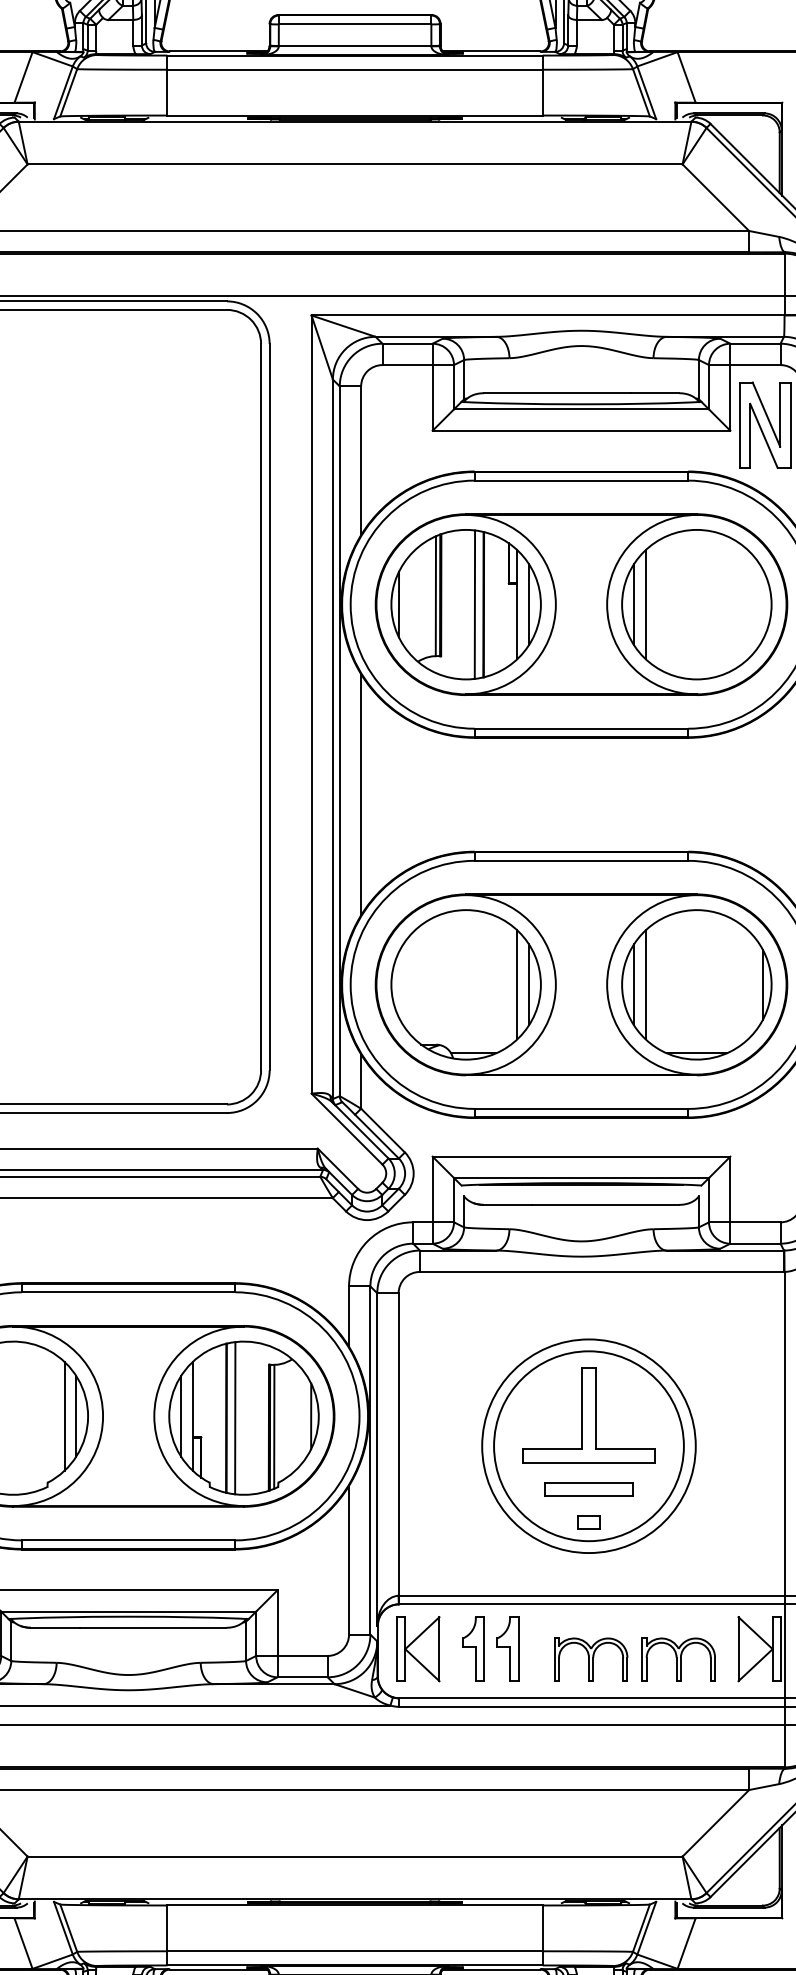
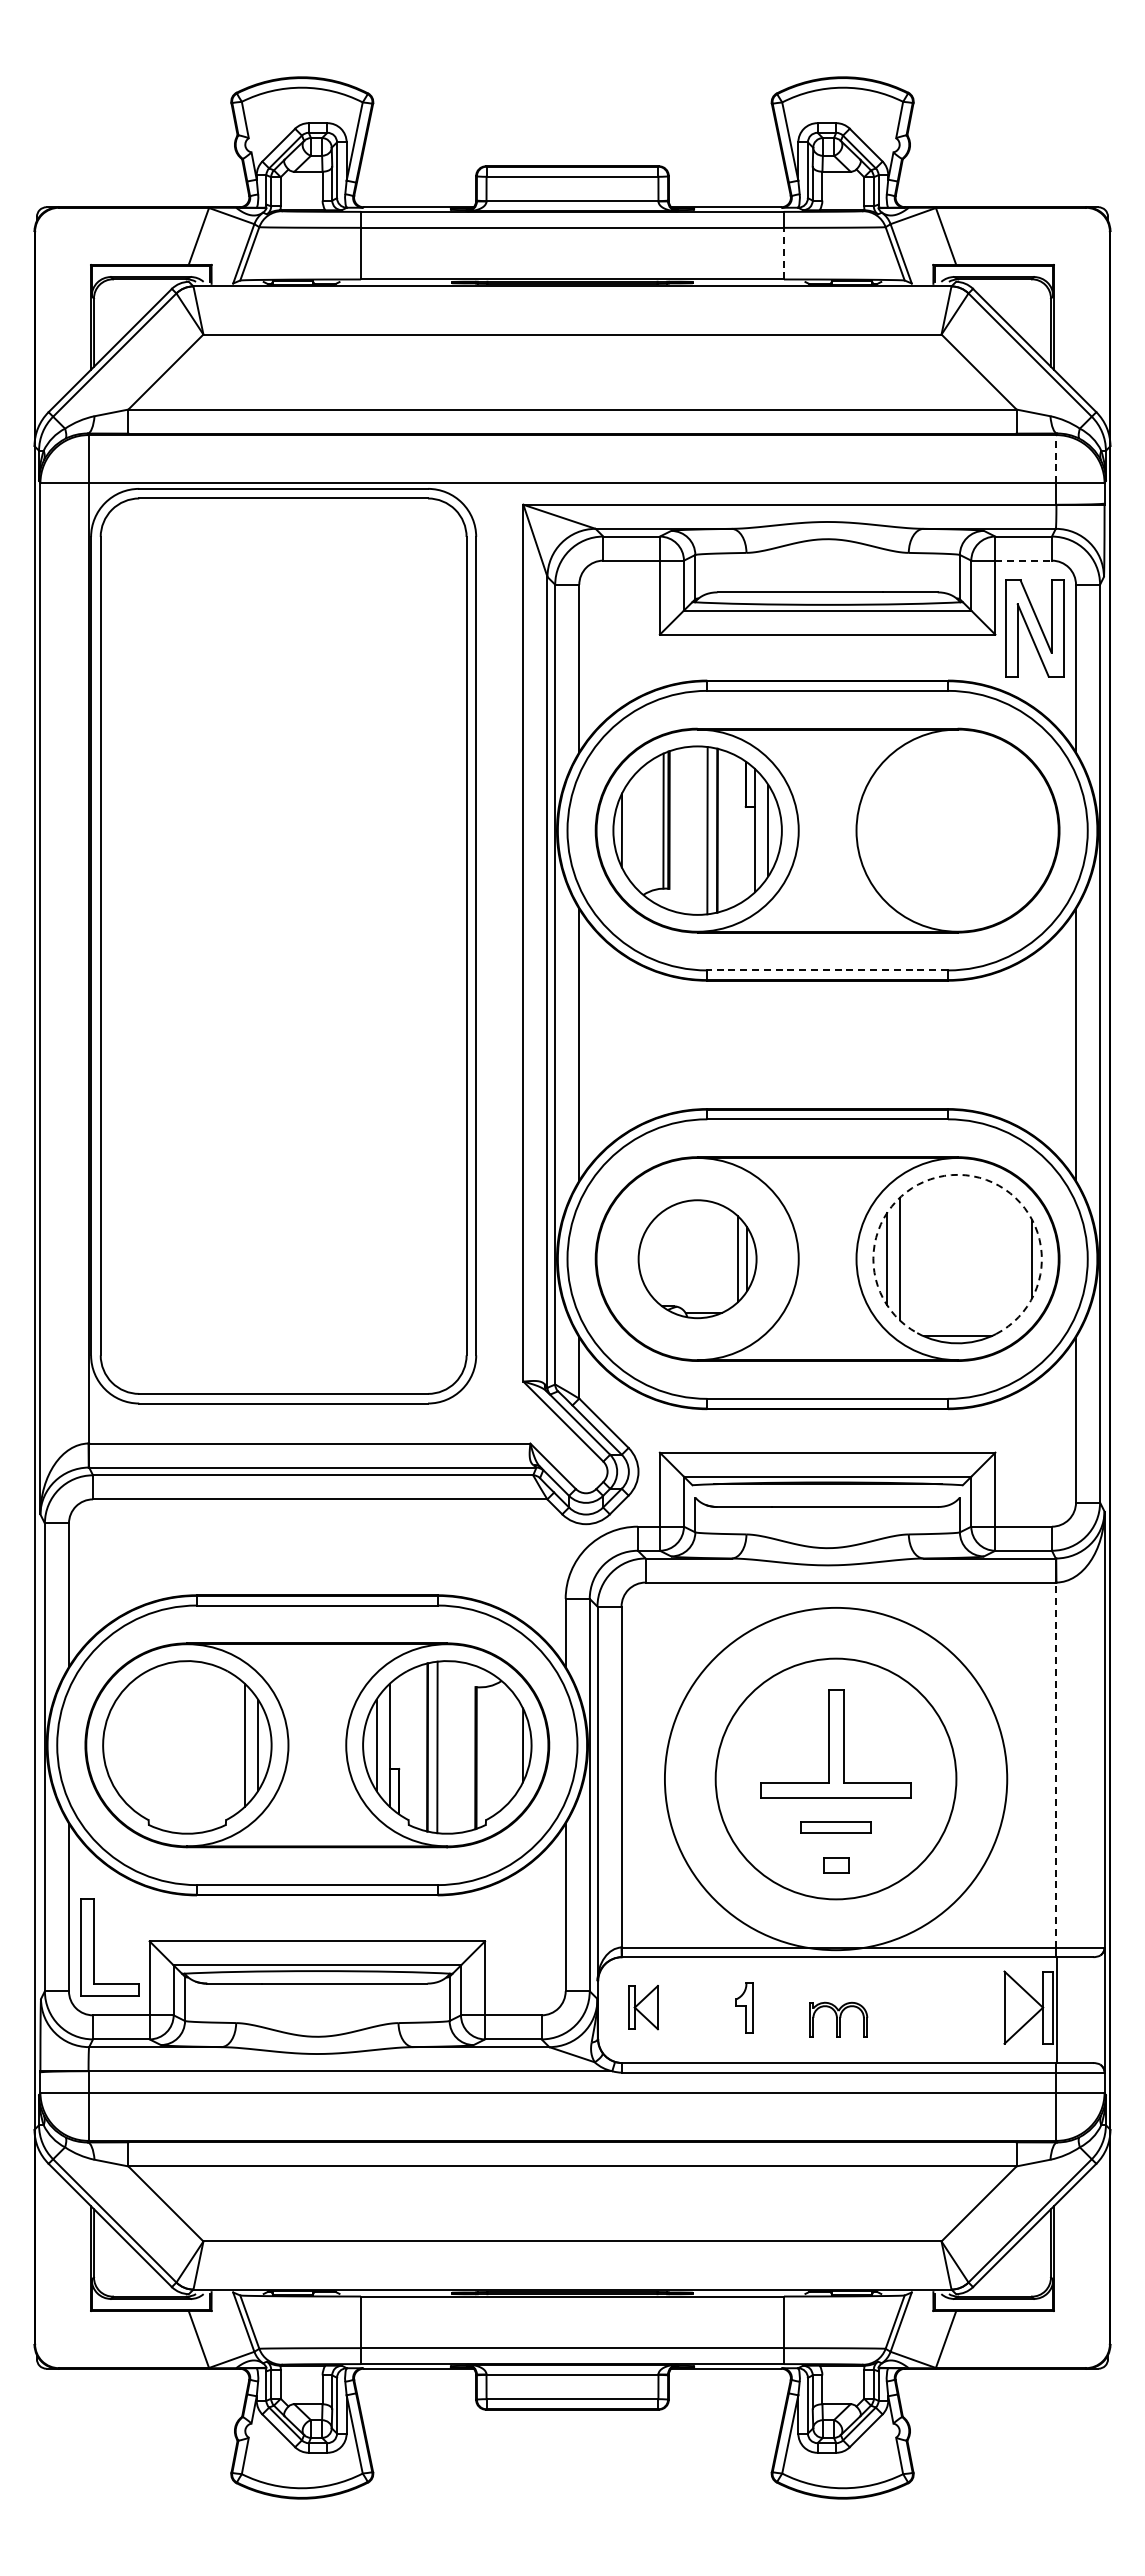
line: (542, 92) -> (783, 253), solid -> dashed
line: (784, 274) -> (1056, 458), solid -> dashed
line: (756, 364) -> (1024, 560), solid -> dashed
part: (696, 604) -> (957, 830), removed
line: (581, 728) -> (827, 970), solid -> dashed
arc: (697, 909) -> (958, 1174), solid -> dashed
part: (466, 985) -> (697, 1259), size x0.7
line: (274, 1426) -> (481, 1756), removed
line: (784, 1433) -> (1056, 1764), solid -> dashed
circle: (589, 1446) -> (836, 1779), size x1.6
part: (588, 1489) -> (835, 1827), size x0.7
part: (418, 1649) -> (643, 2007), size x0.6
part: (473, 1649) -> (705, 2007), removed
part: (507, 1649) -> (744, 2007), size x0.7
part: (591, 1659) -> (838, 2019), size x0.7
part: (678, 1659) -> (936, 2019), removed

